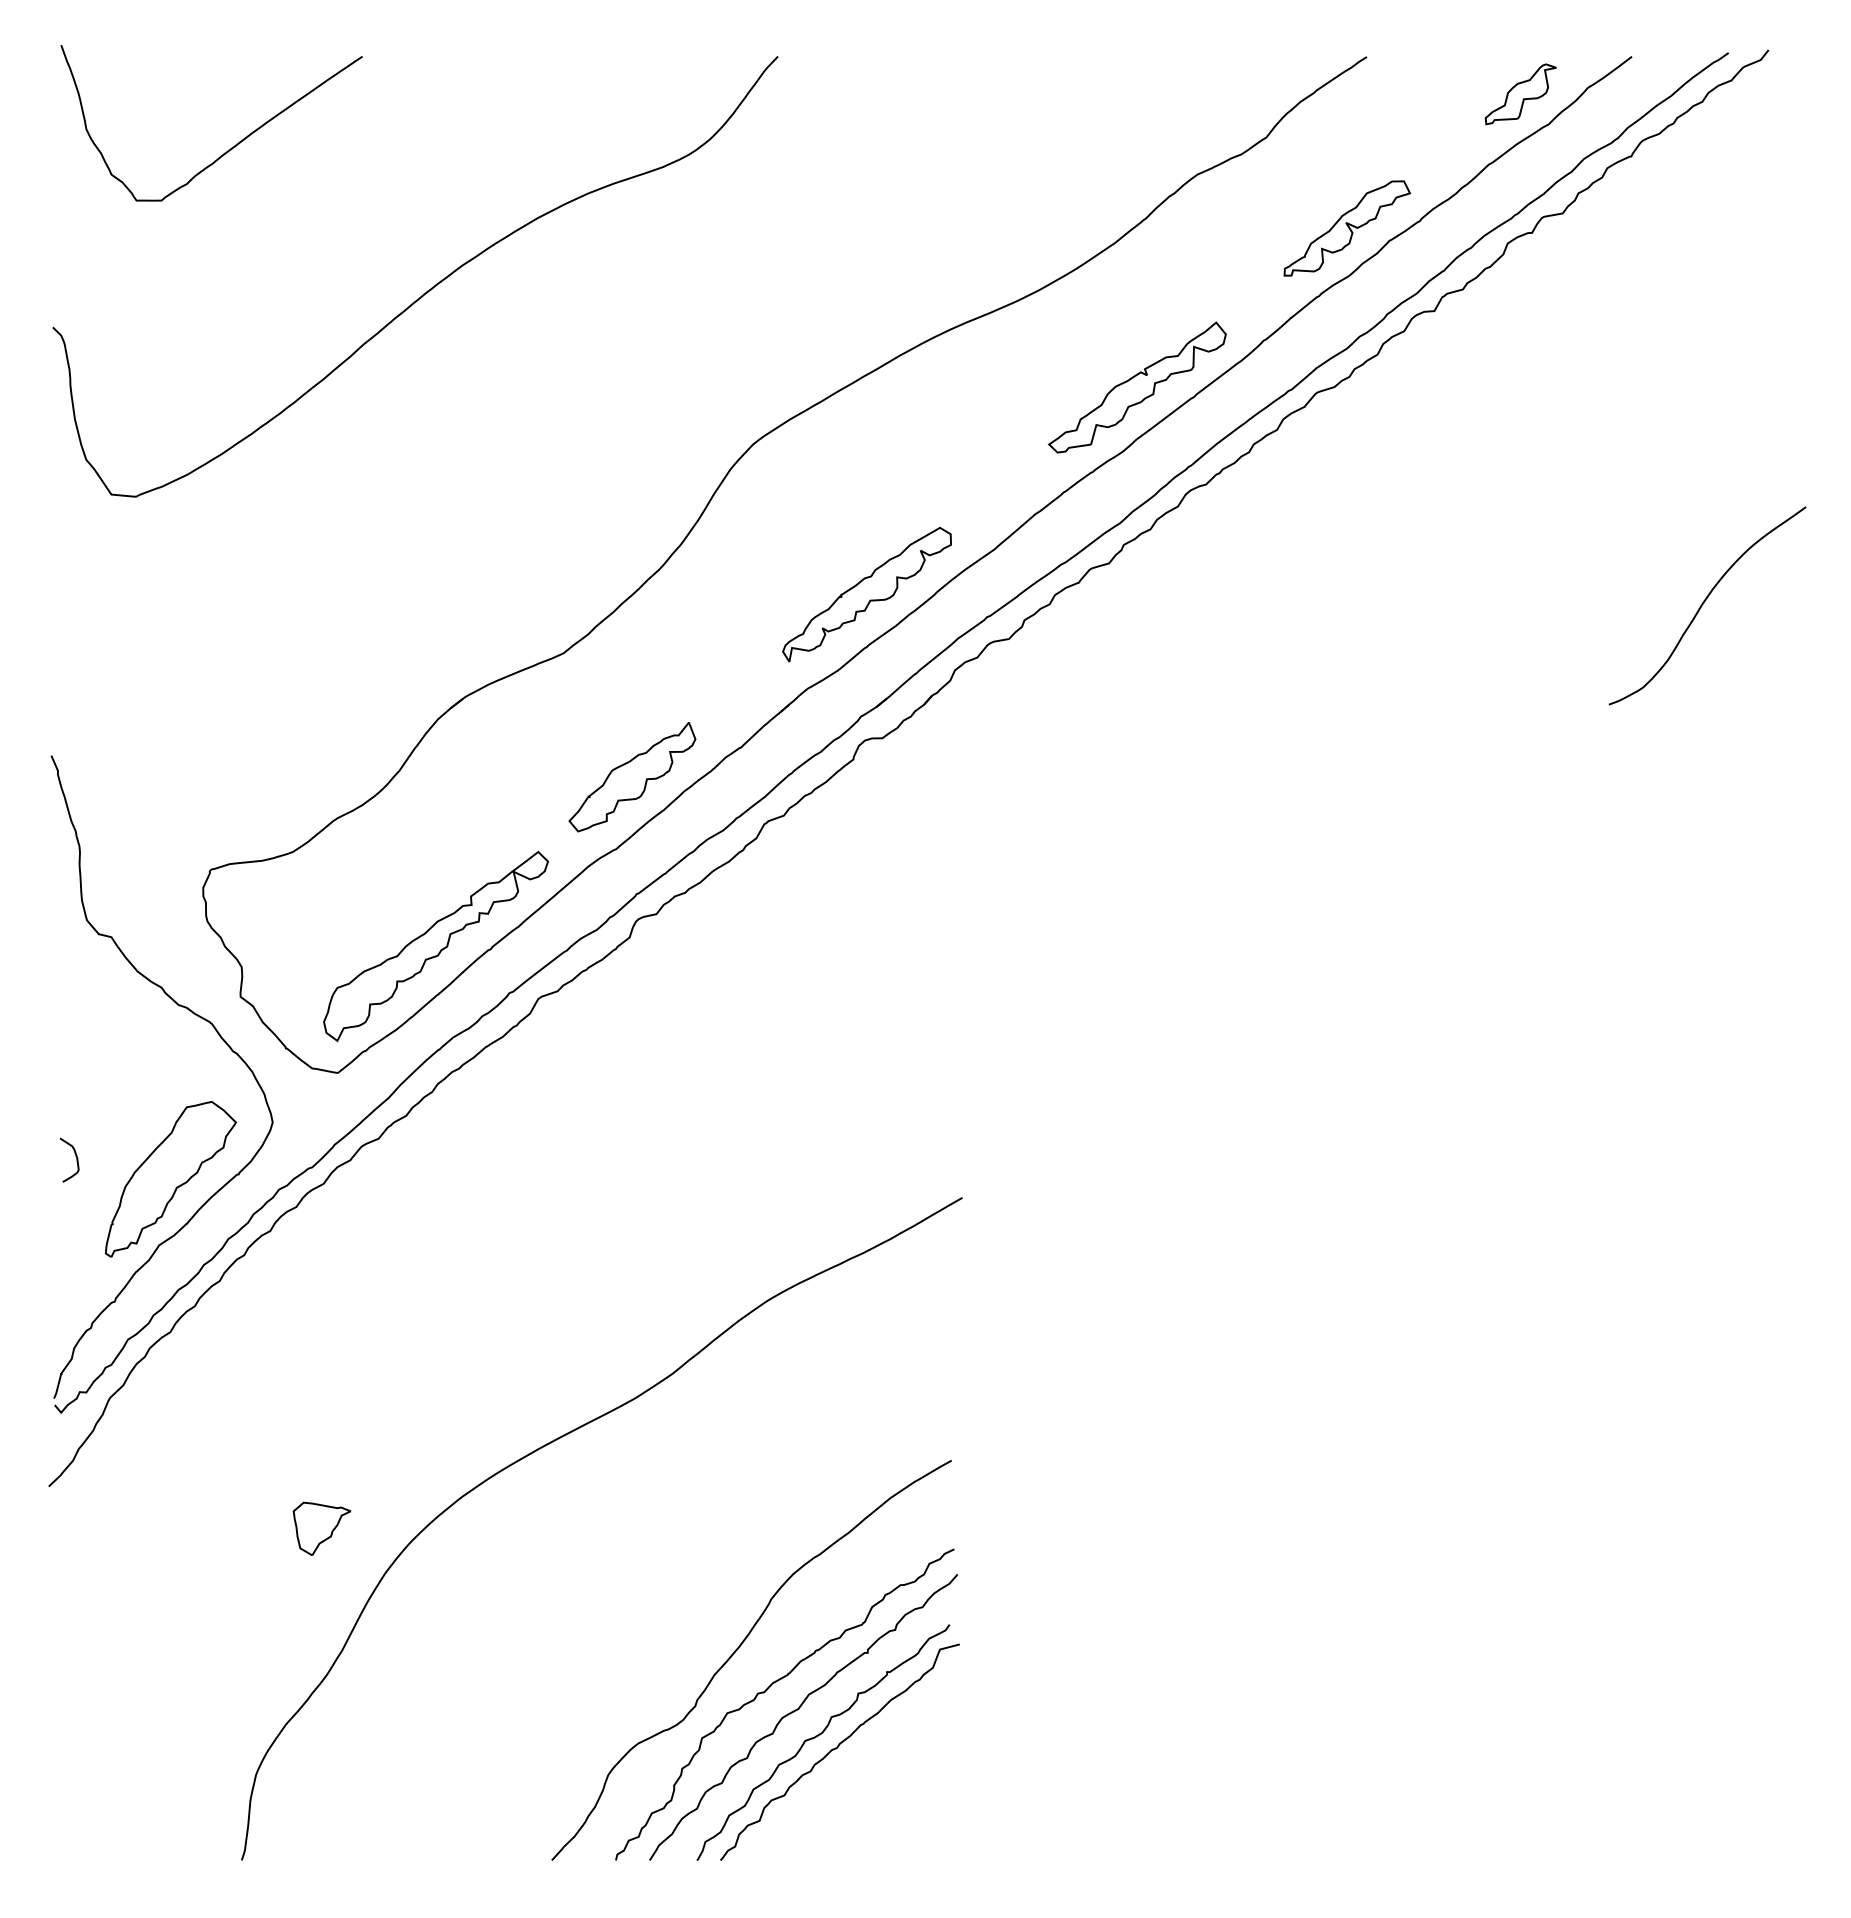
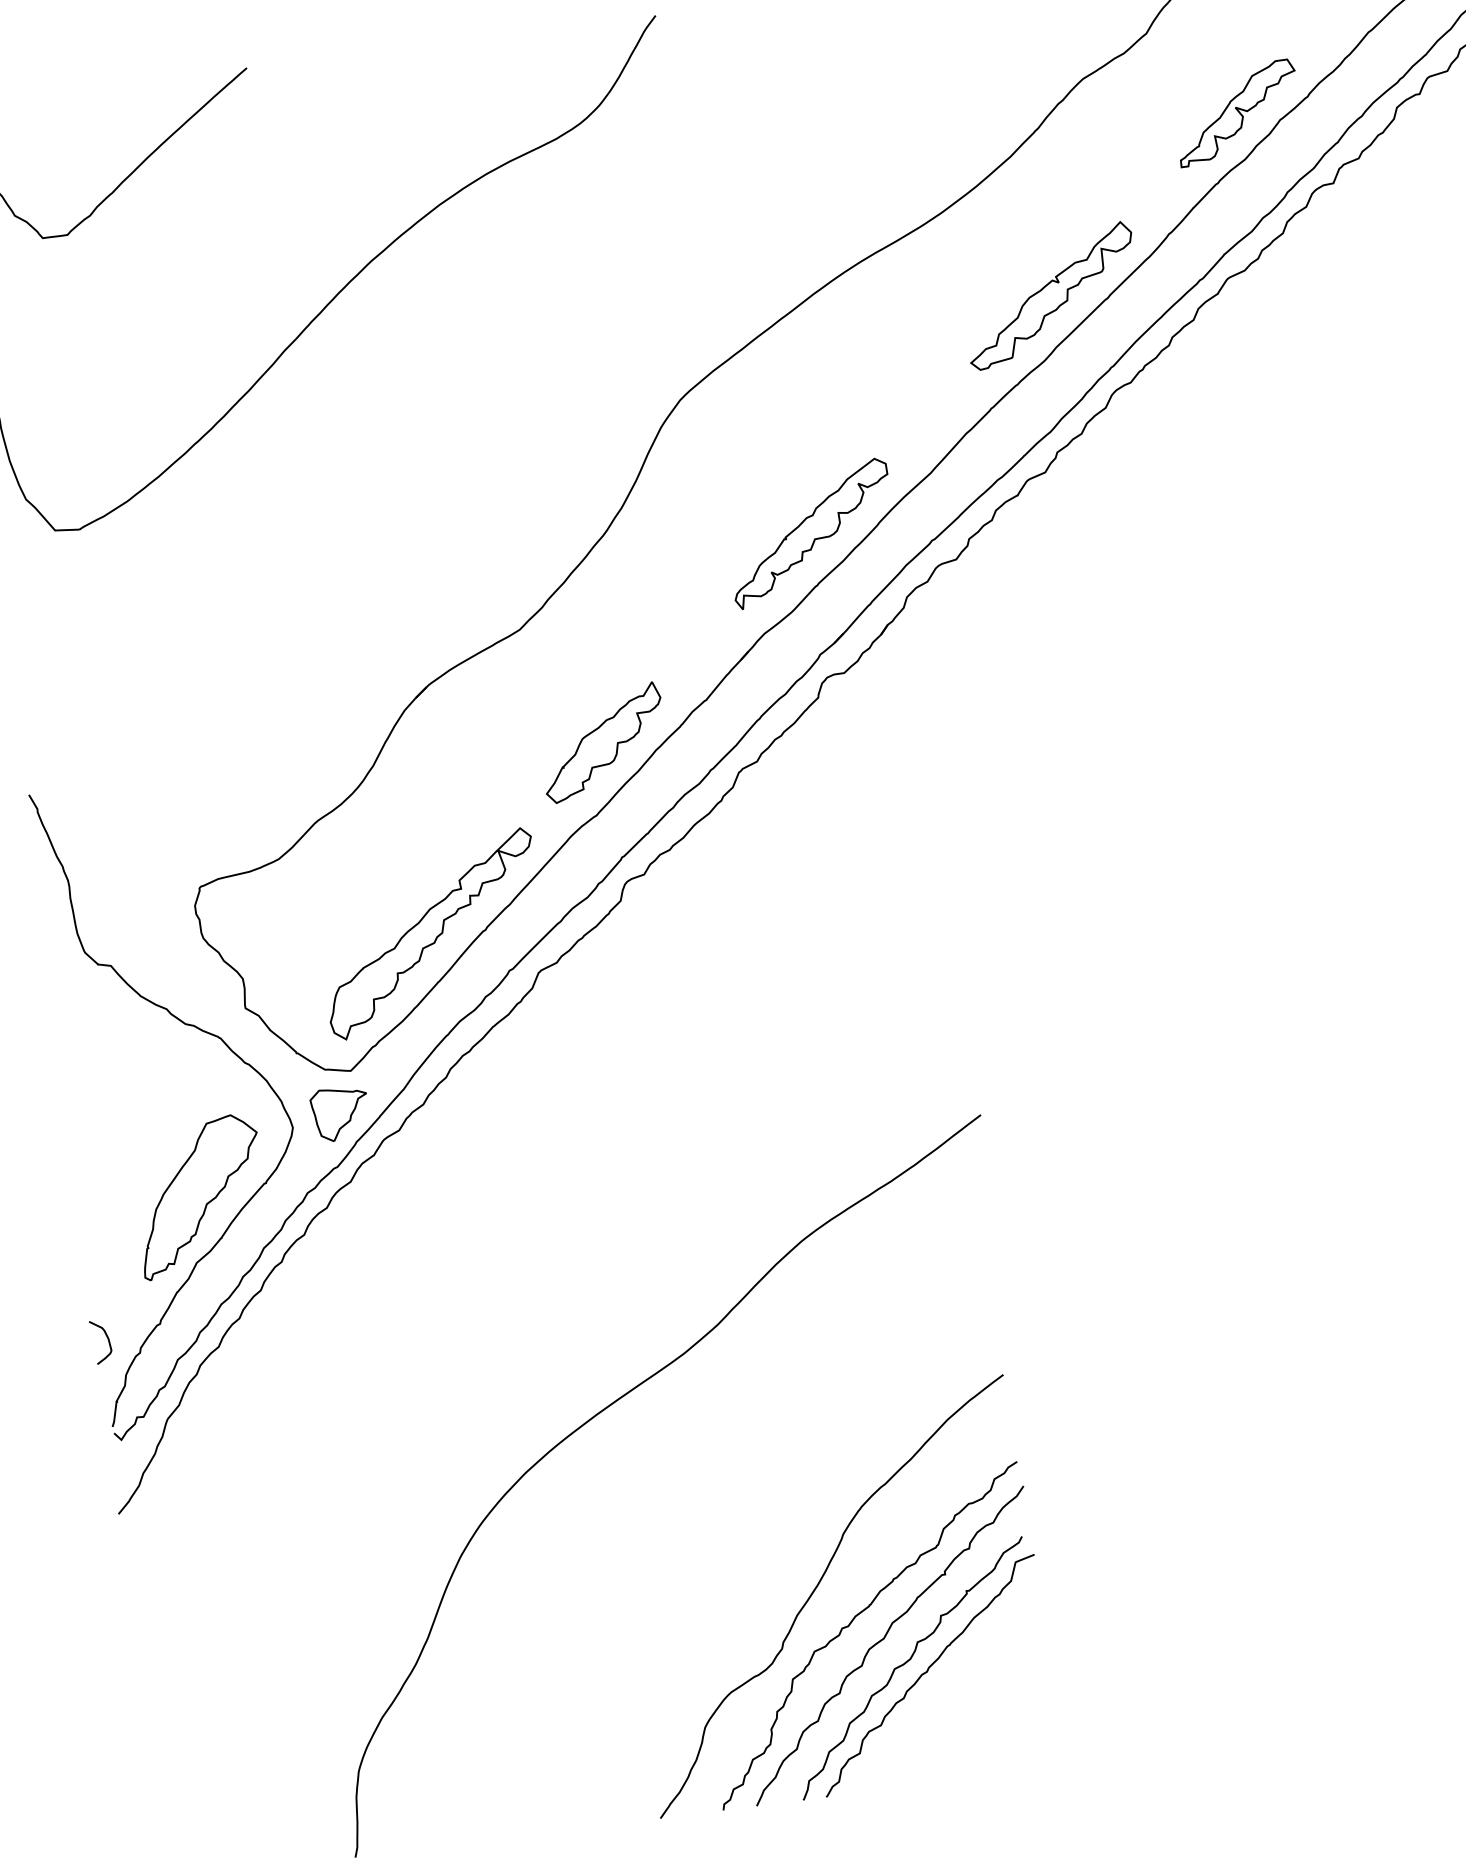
curve: (75, 1156) -> (106, 1337), moved
part: (321, 1528) -> (339, 1113), moved

